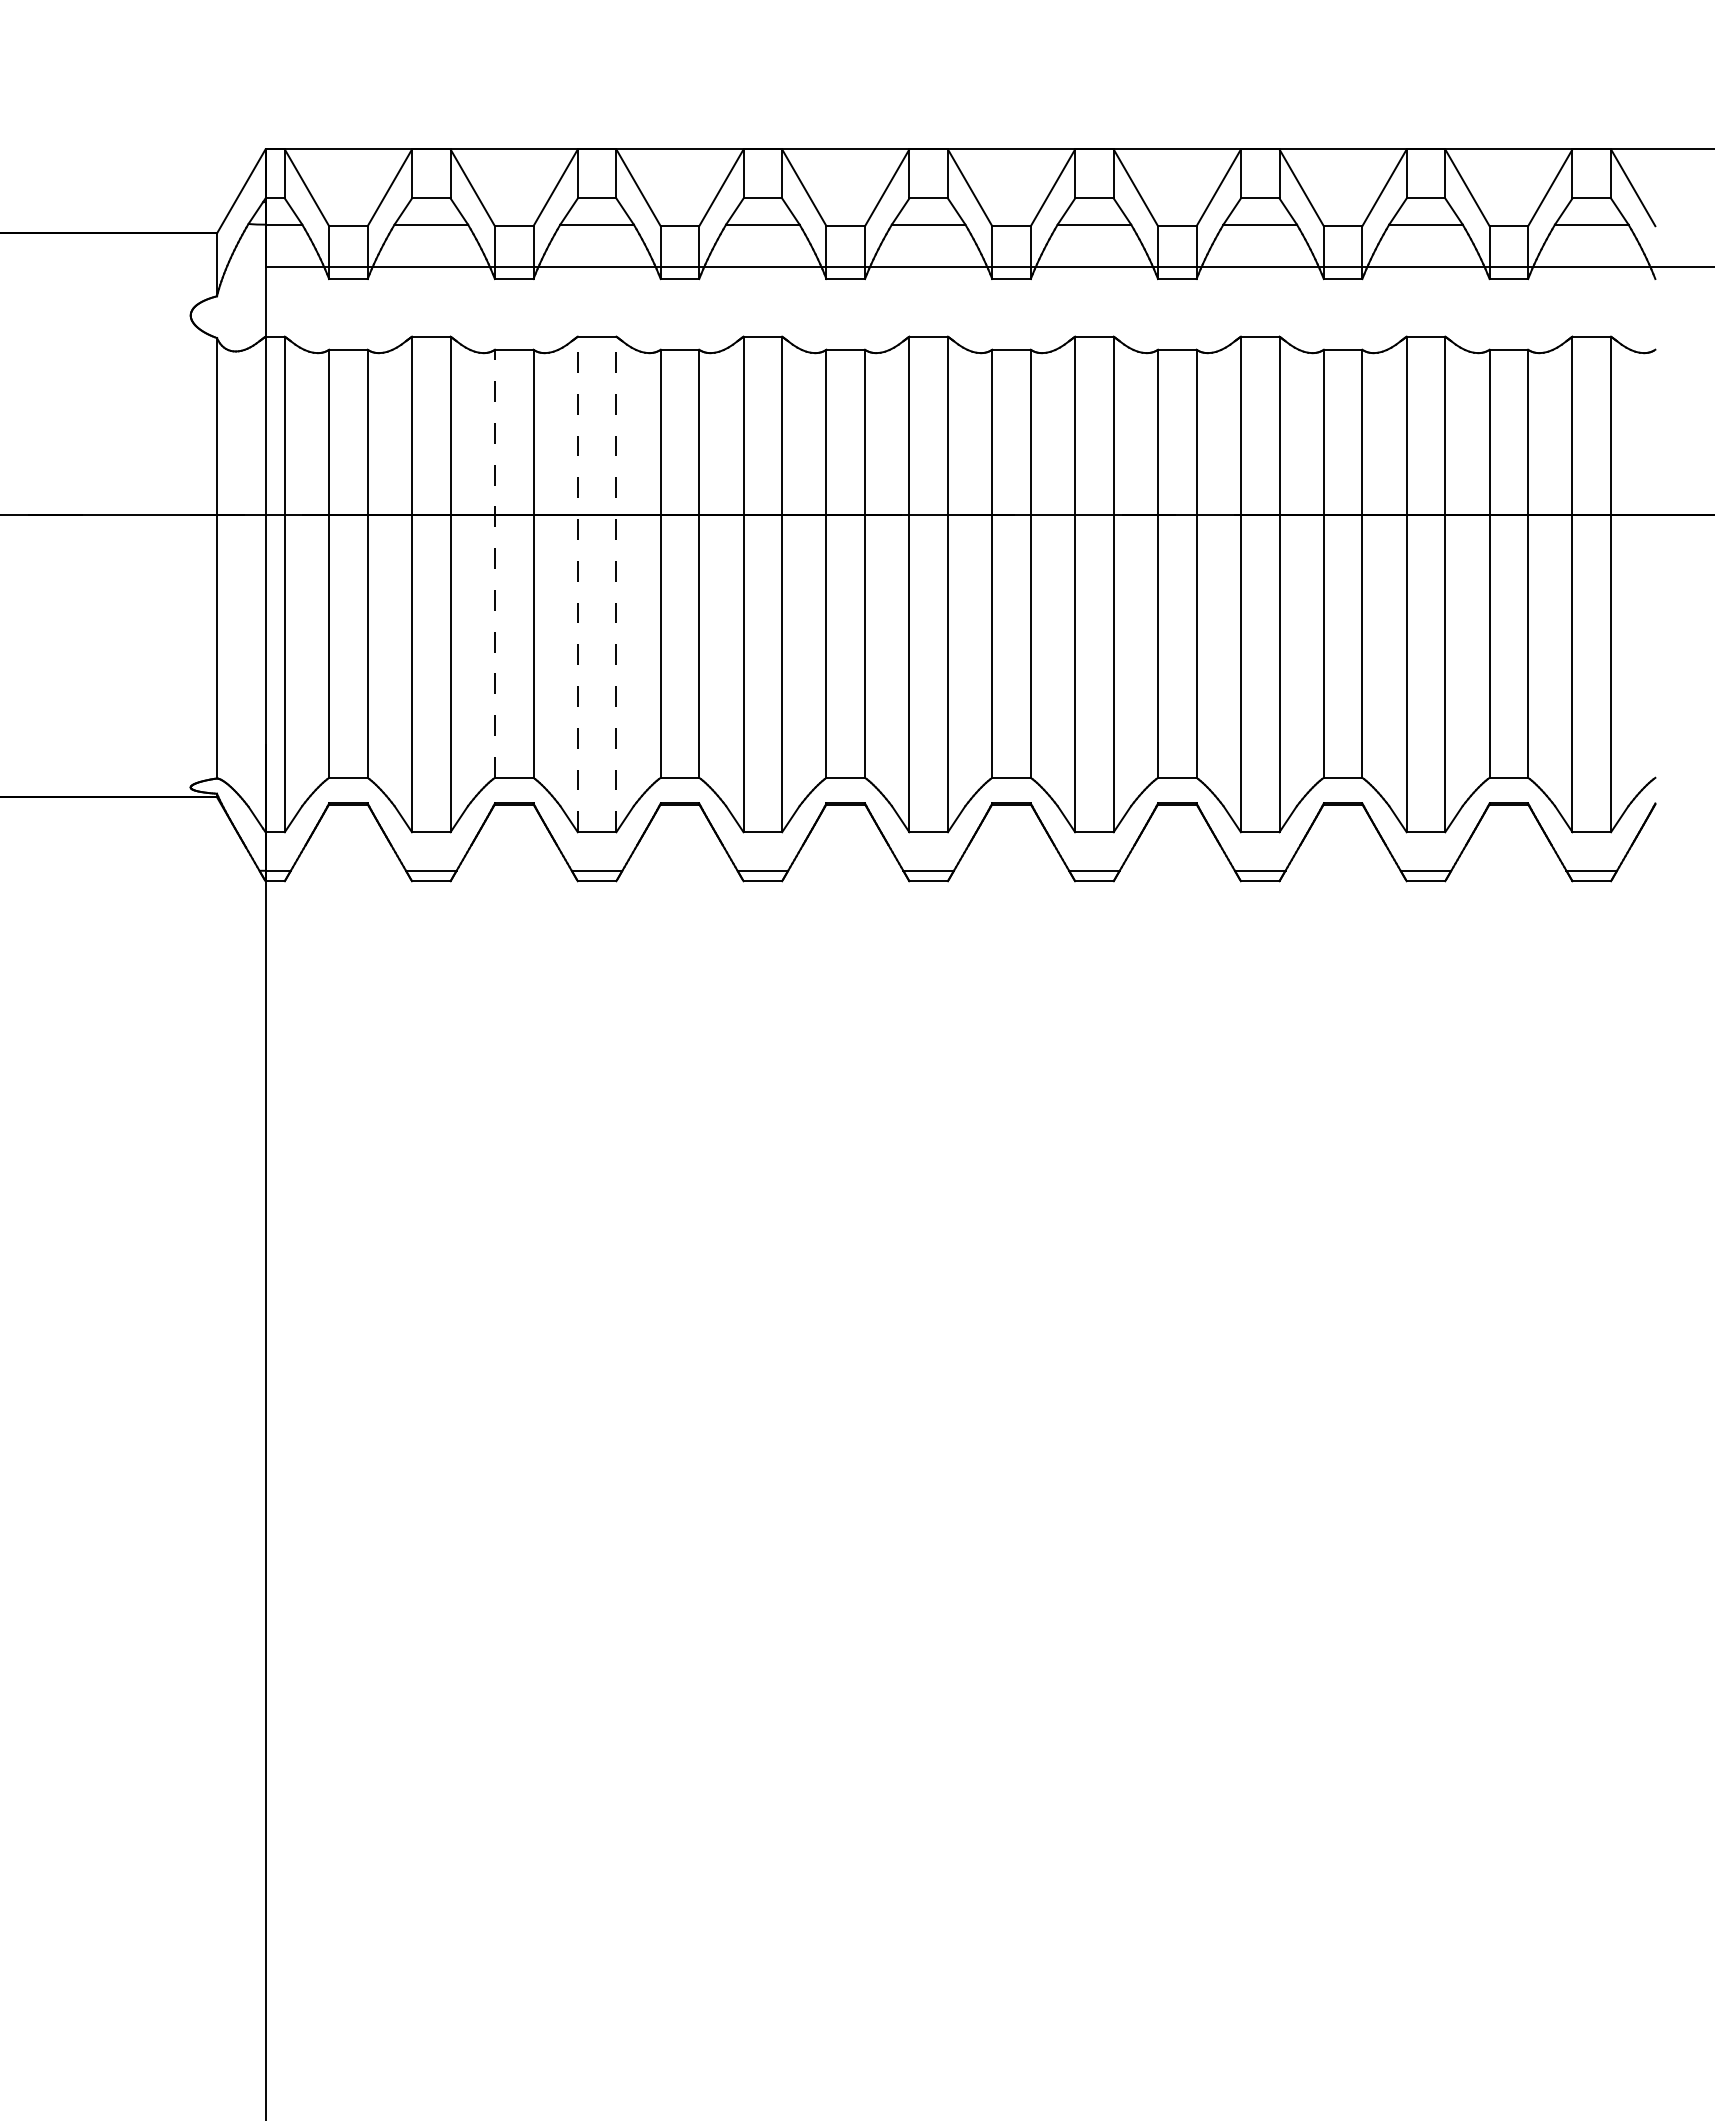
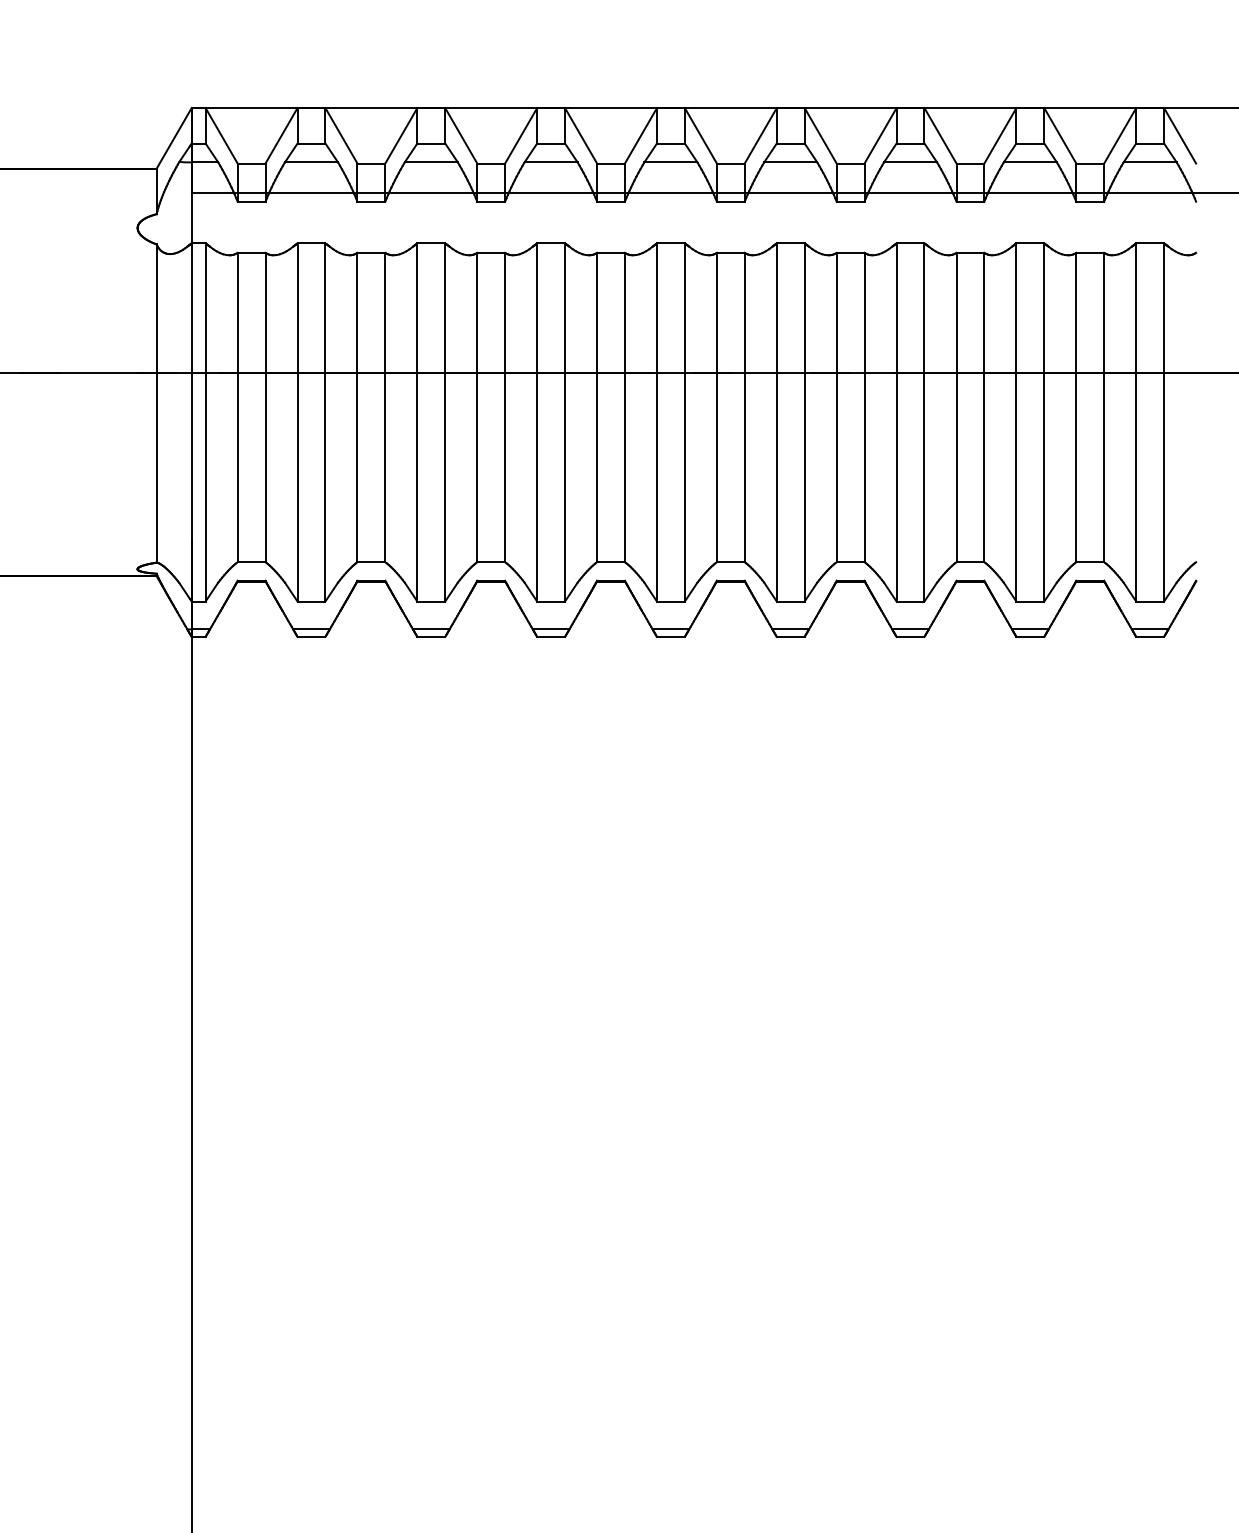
line: (494, 563) -> (357, 407), dashed -> solid
line: (577, 584) -> (417, 422), dashed -> solid
line: (616, 584) -> (445, 422), dashed -> solid

